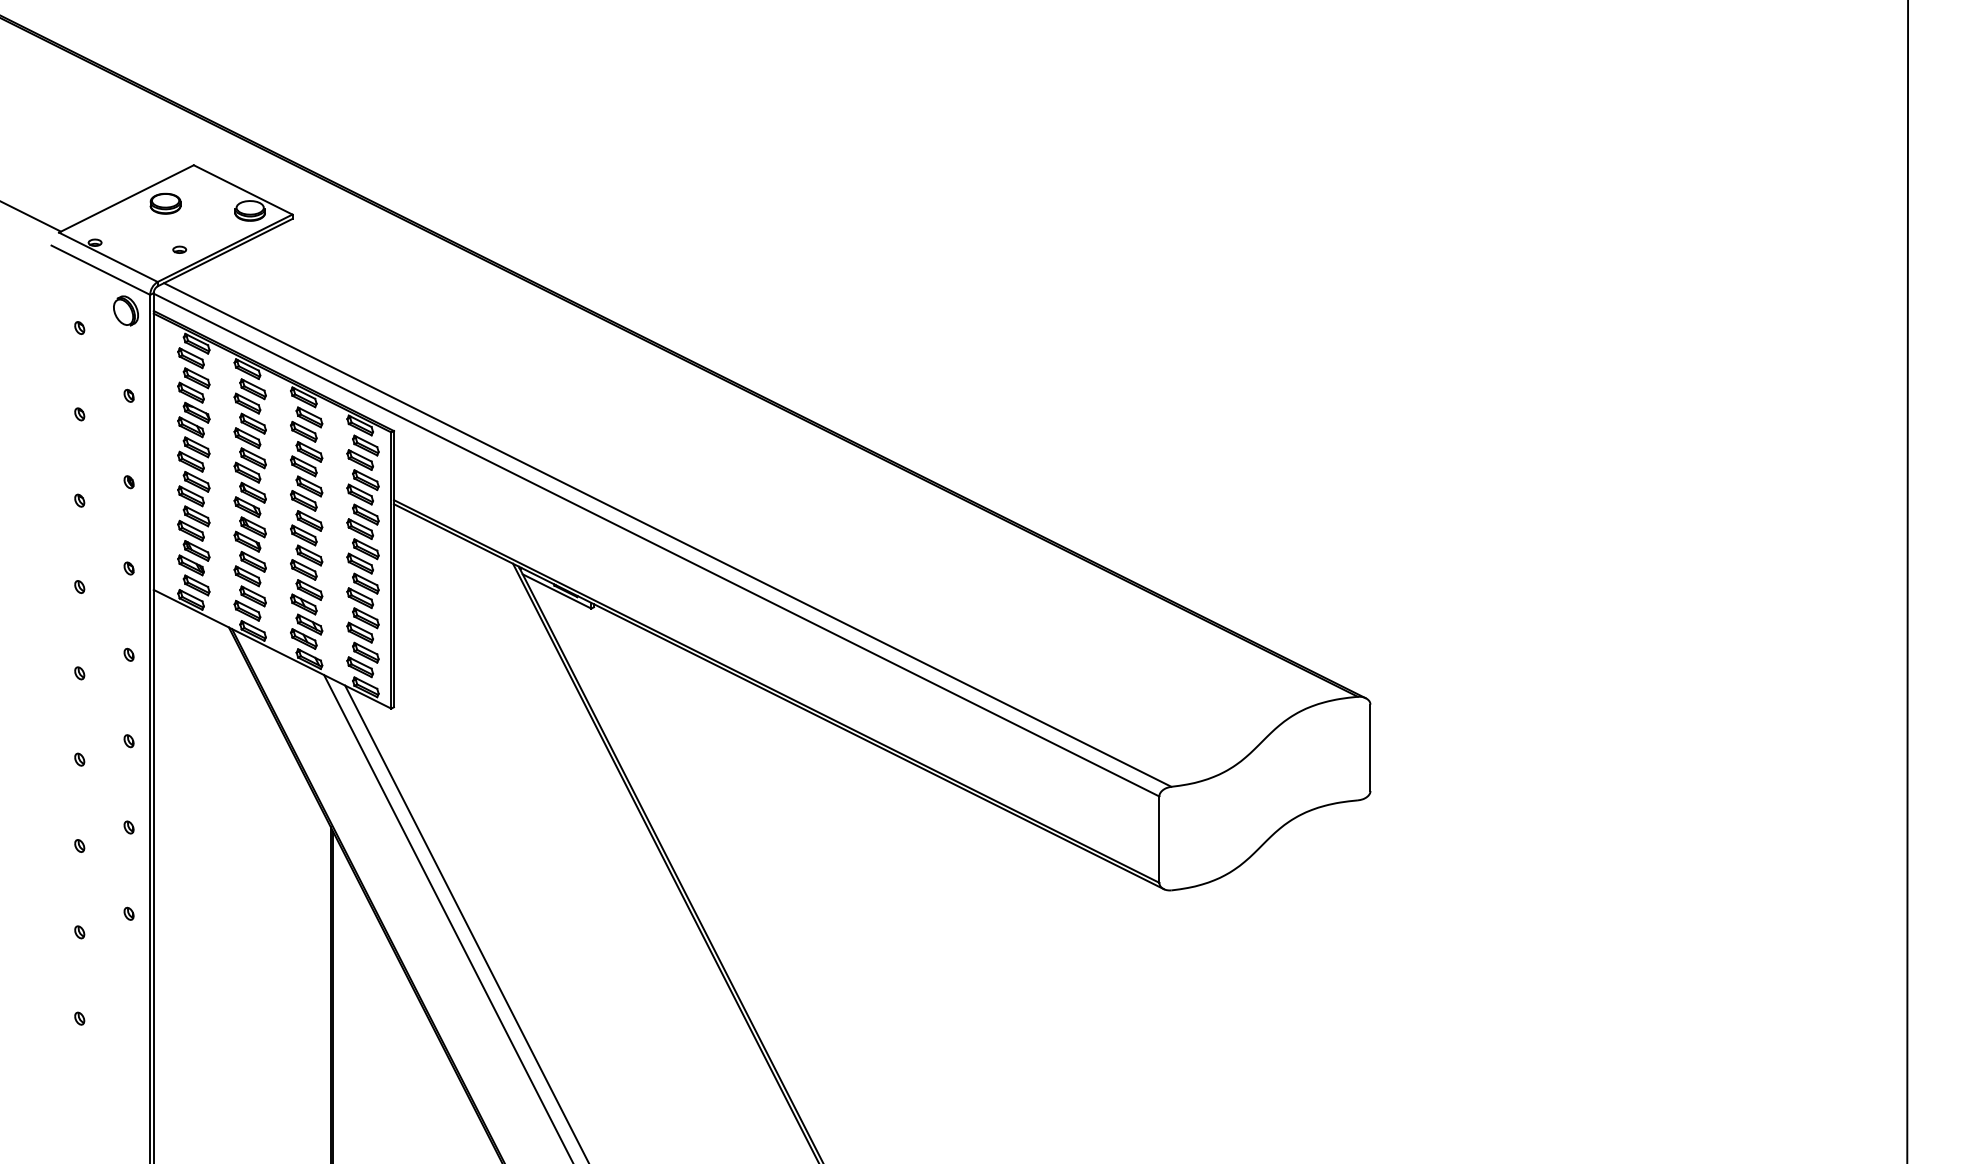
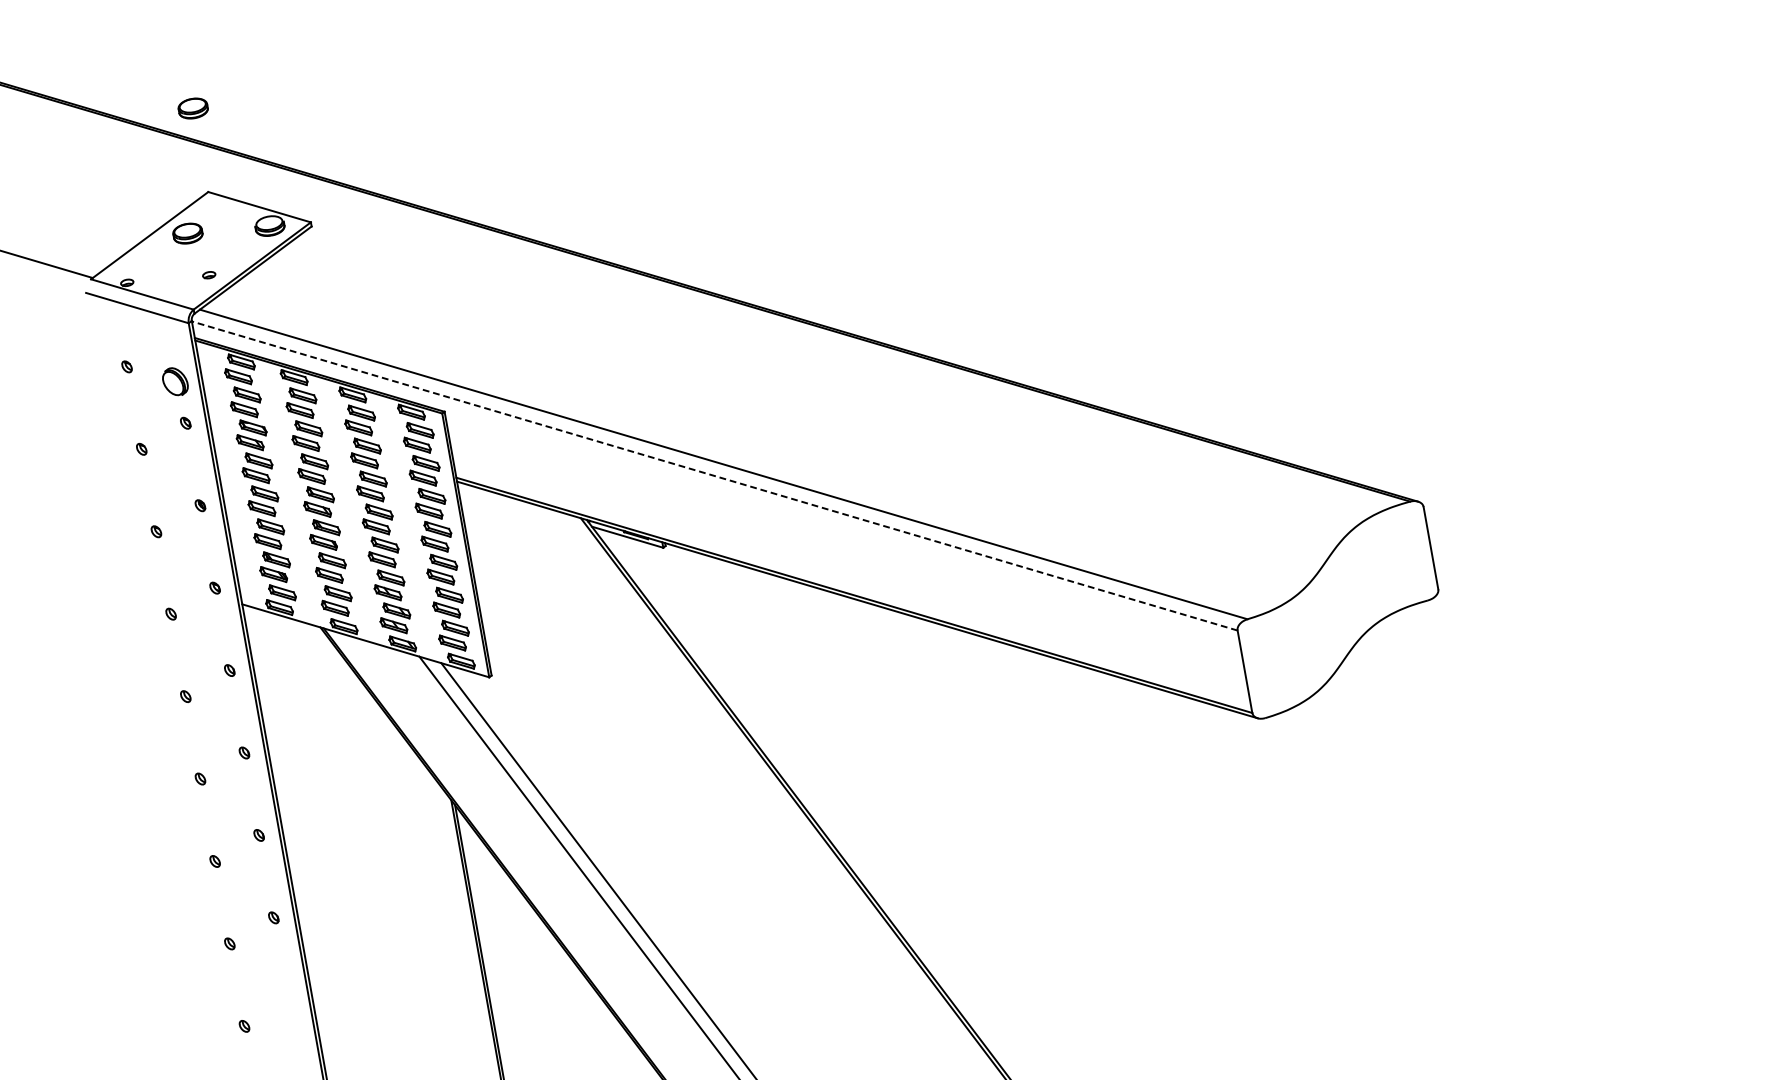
part: (193, 77) -> (193, 108), added
part: (125, 310) -> (174, 381), moved
line: (656, 544) -> (714, 475), solid -> dashed

